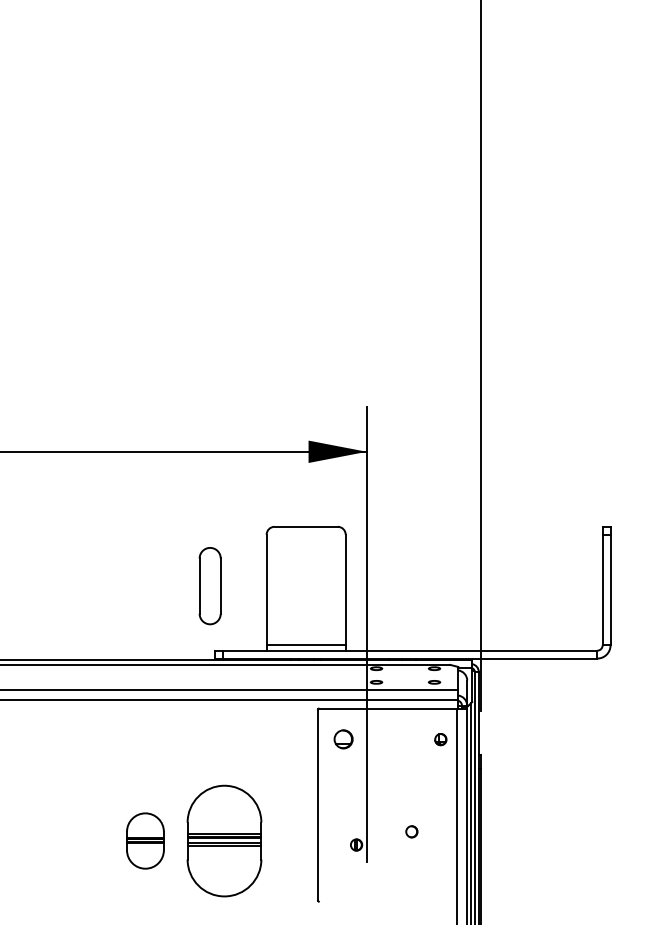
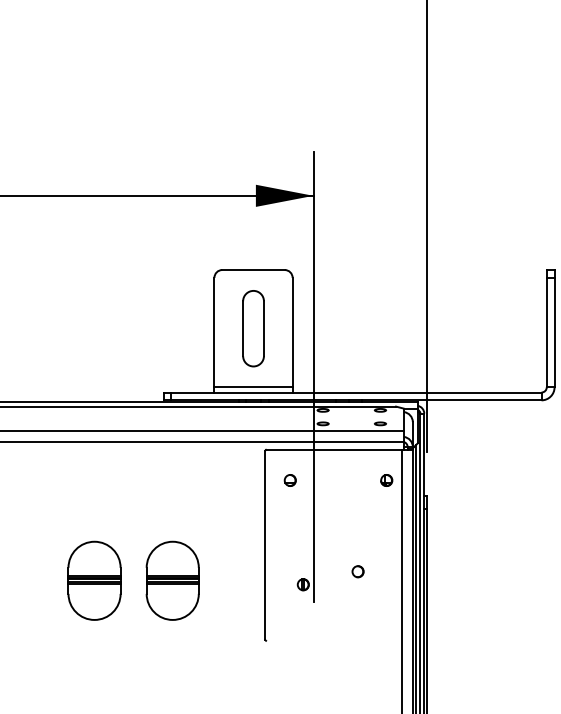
part: (209, 586) -> (252, 329), moved
part: (342, 739) -> (289, 480), size x0.62
part: (145, 840) -> (94, 580), size x1.43
part: (224, 840) -> (172, 580), size x0.71

